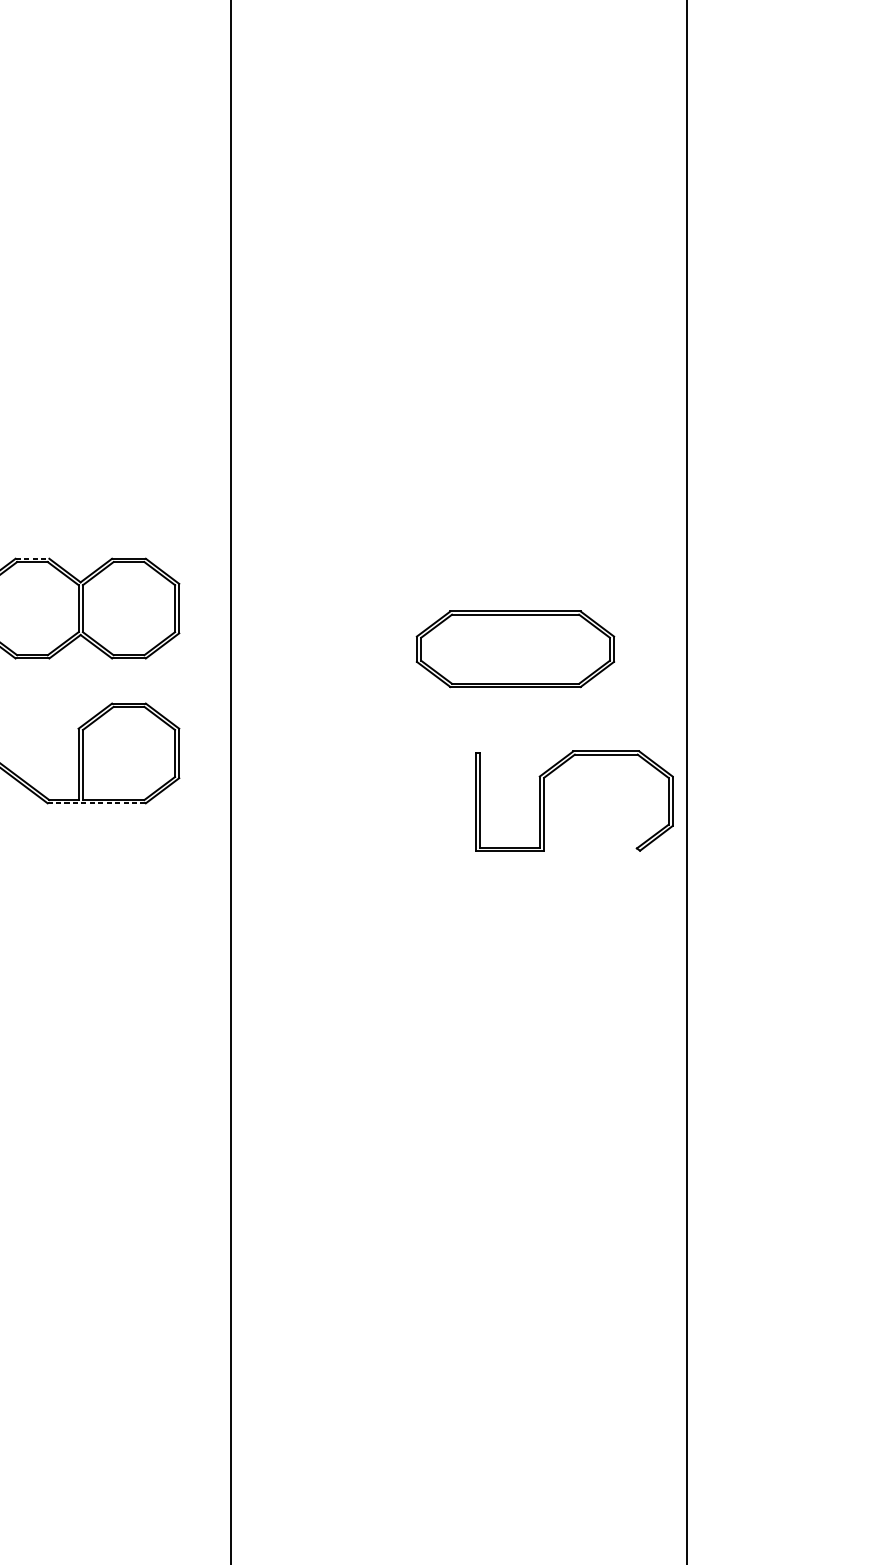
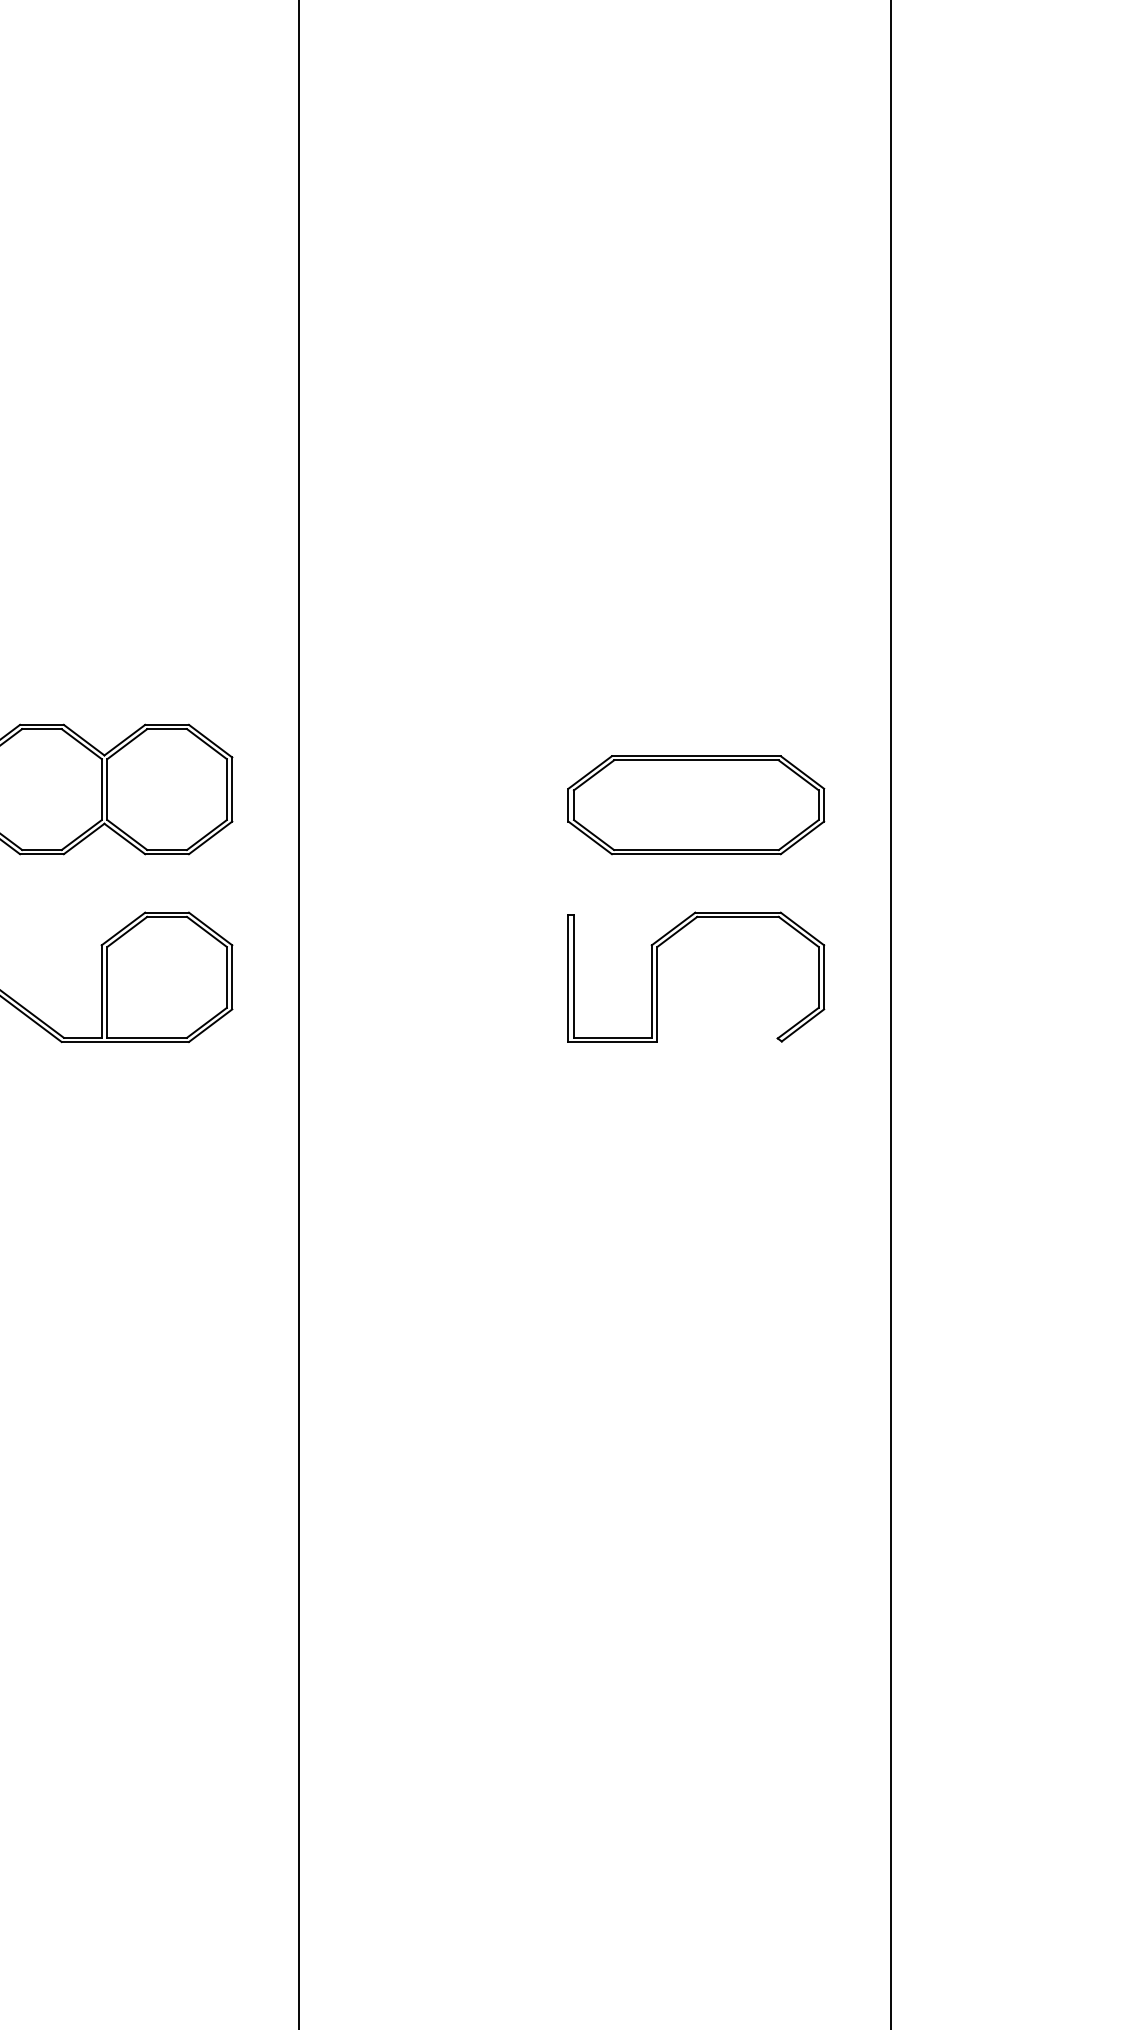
line: (32, 558) -> (41, 724), dashed -> solid
part: (515, 649) -> (696, 805), moved
part: (544, 800) -> (657, 976), moved
line: (96, 803) -> (125, 1042), dashed -> solid

